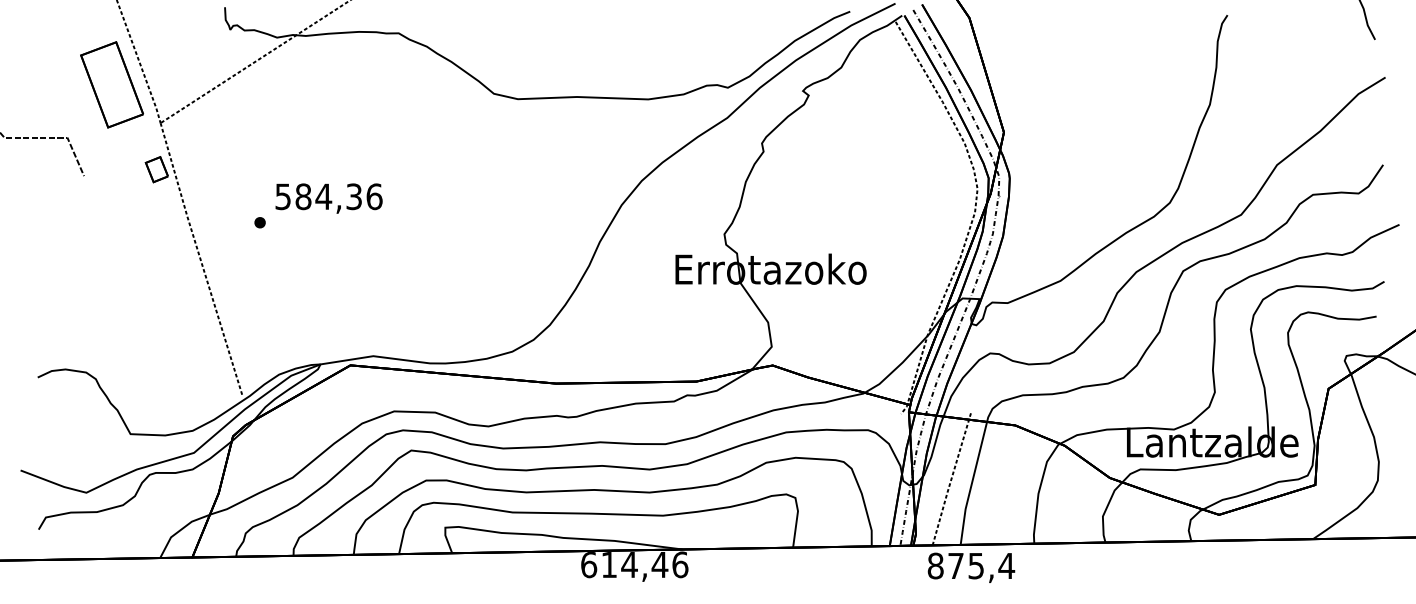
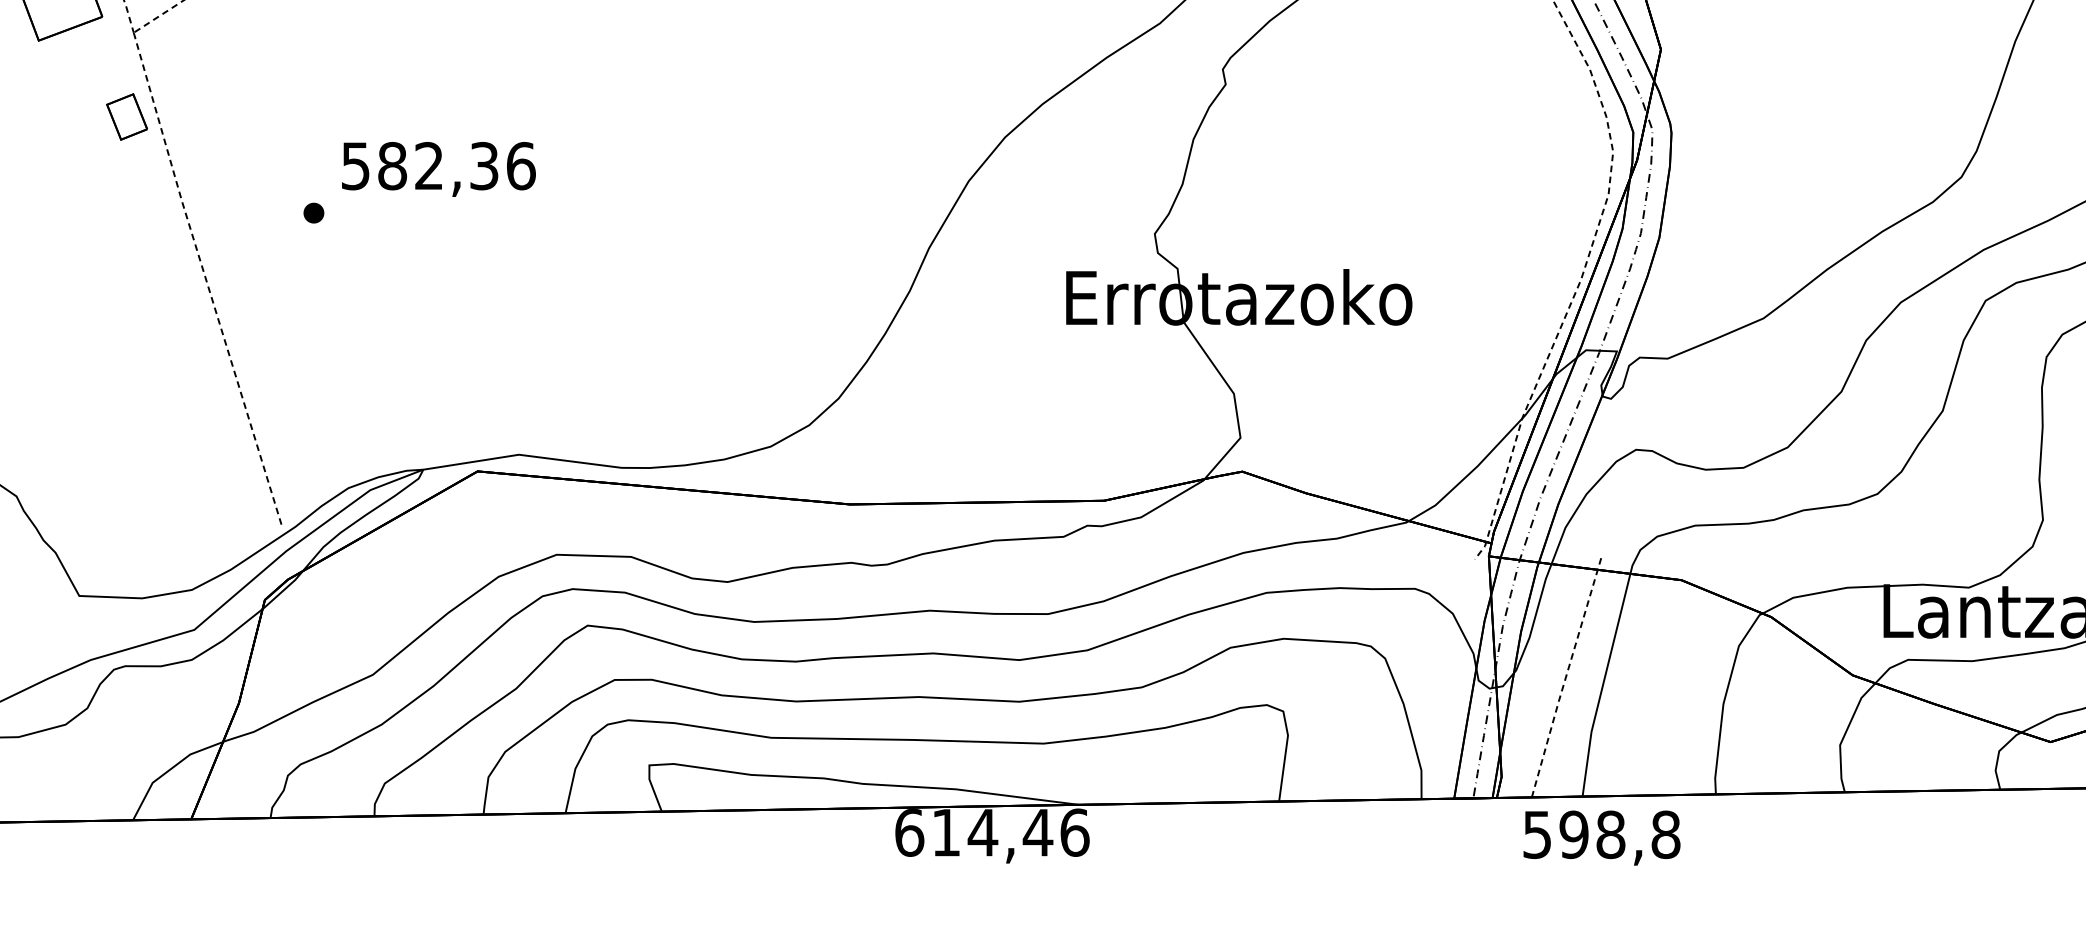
text: (323, 196) -> (428, 165), 584,36 -> 582,36
text: (971, 565) -> (1602, 833), 875,4 -> 598,8

